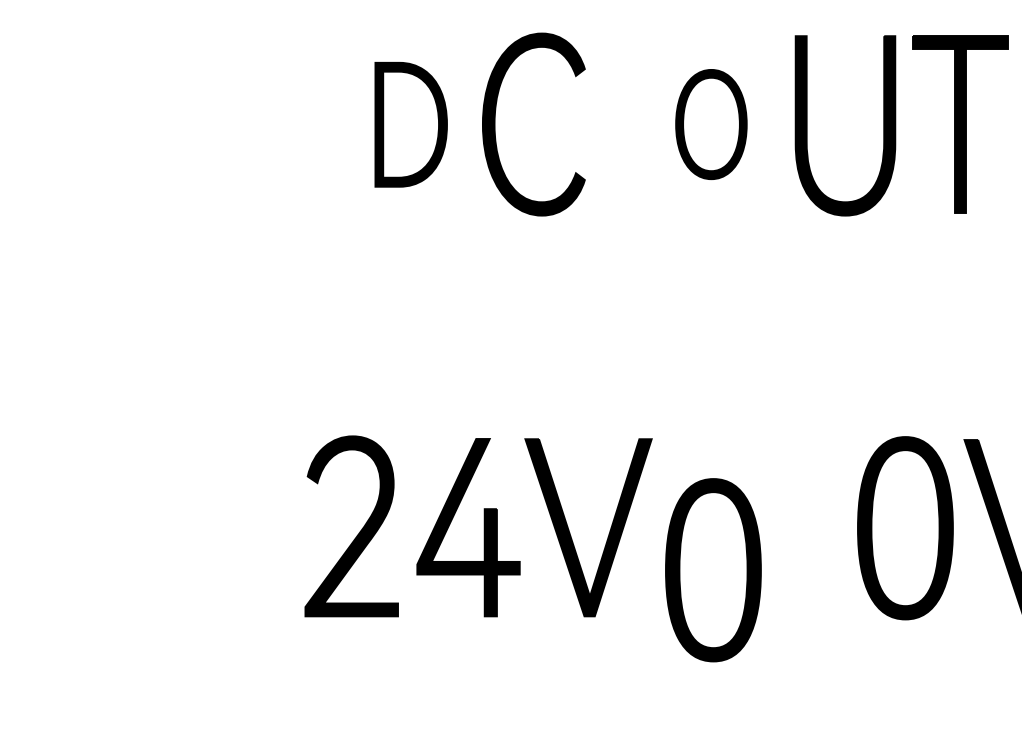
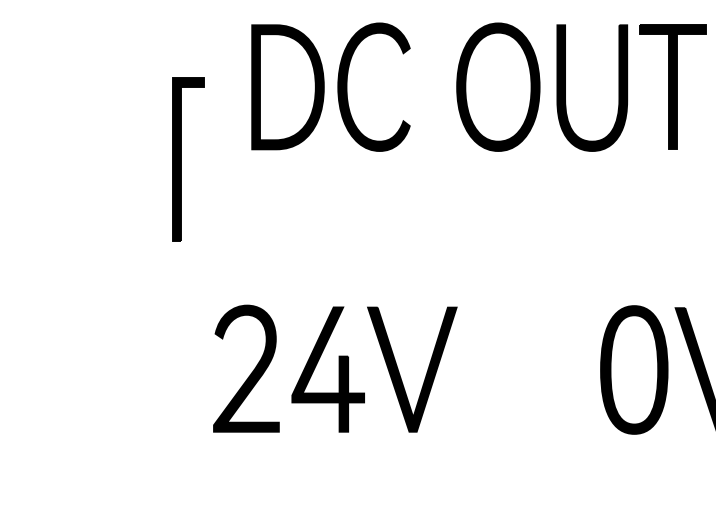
part: (411, 124) -> (288, 87), size x1.43
part: (711, 124) -> (498, 87), size x1.67
part: (258, 227) -> (181, 159), added
part: (713, 570) -> (499, 399), removed

